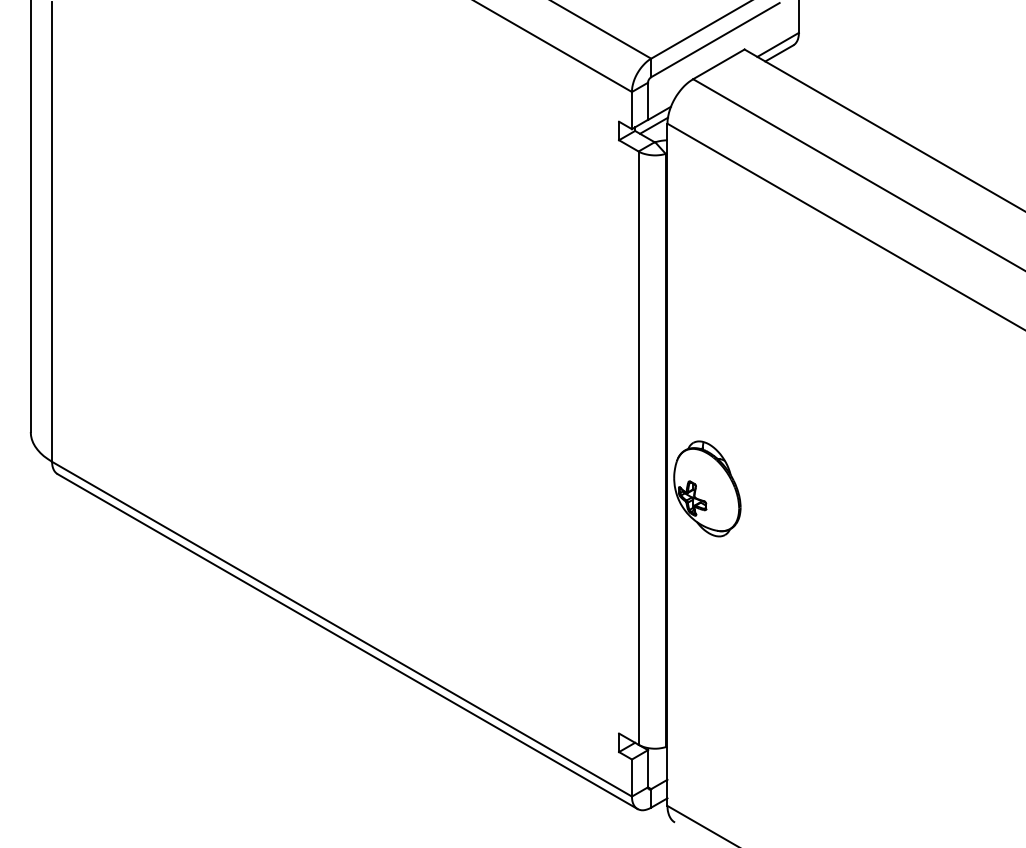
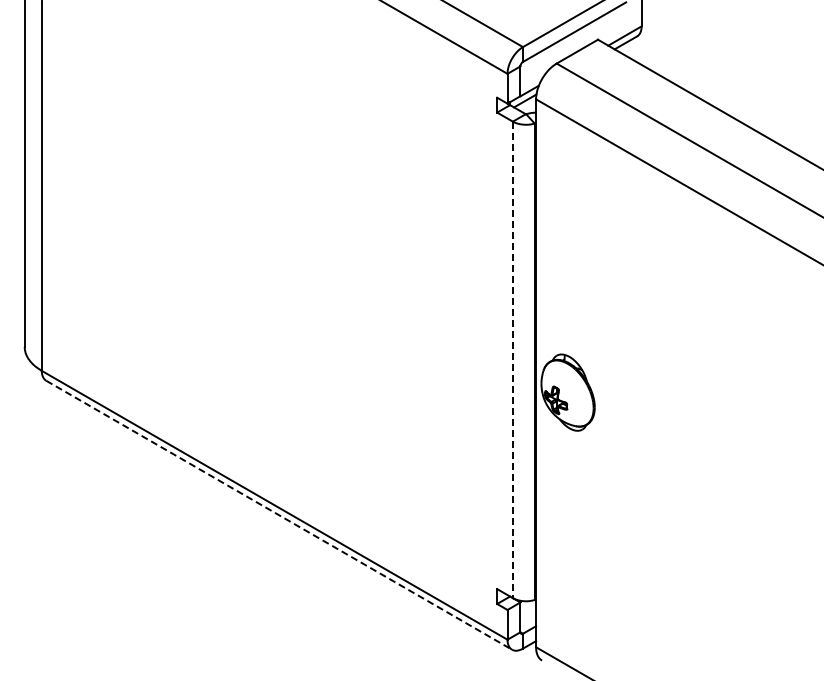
line: (638, 448) -> (512, 360), solid -> dashed
line: (348, 641) -> (279, 515), solid -> dashed

